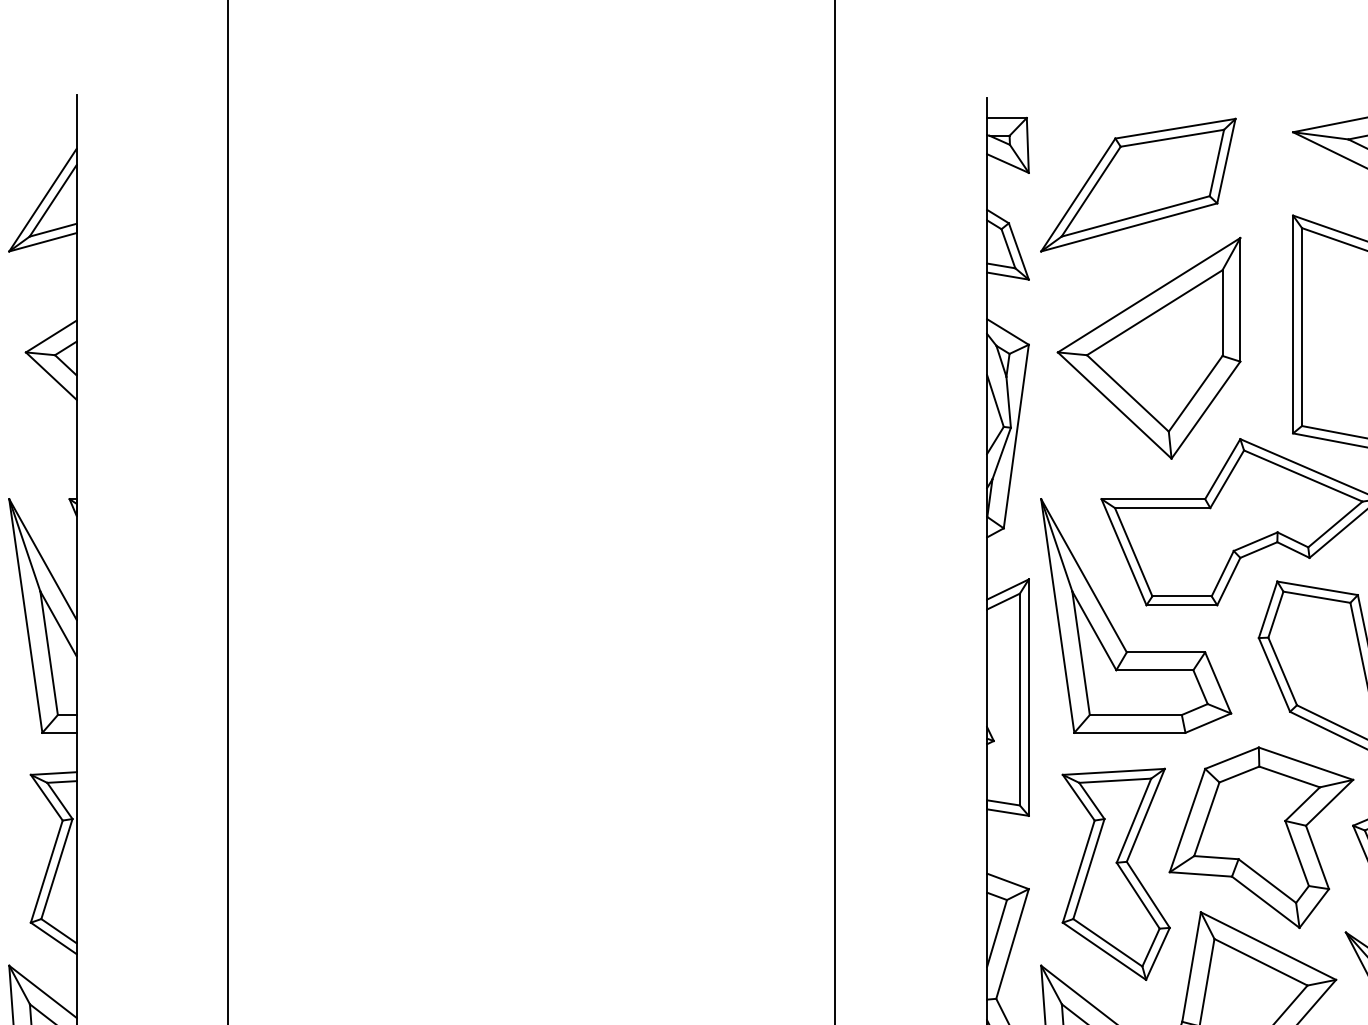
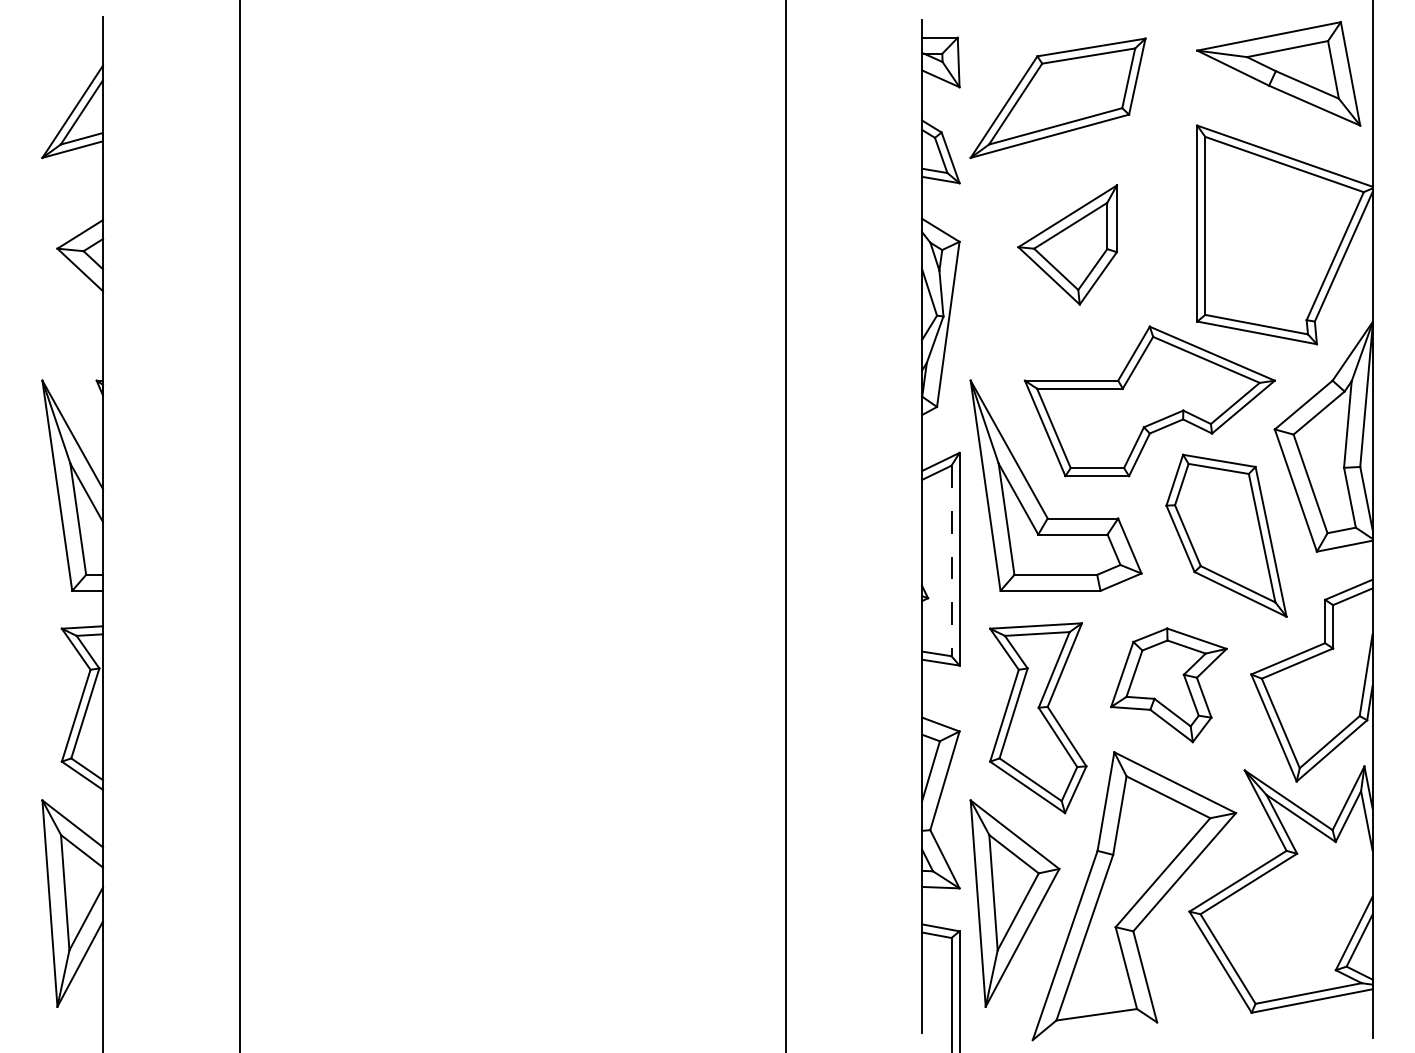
part: (1148, 347) -> (1067, 244), size x0.6
line: (1019, 700) -> (951, 561), solid -> dashed
part: (1261, 838) -> (1168, 685), size x0.7

